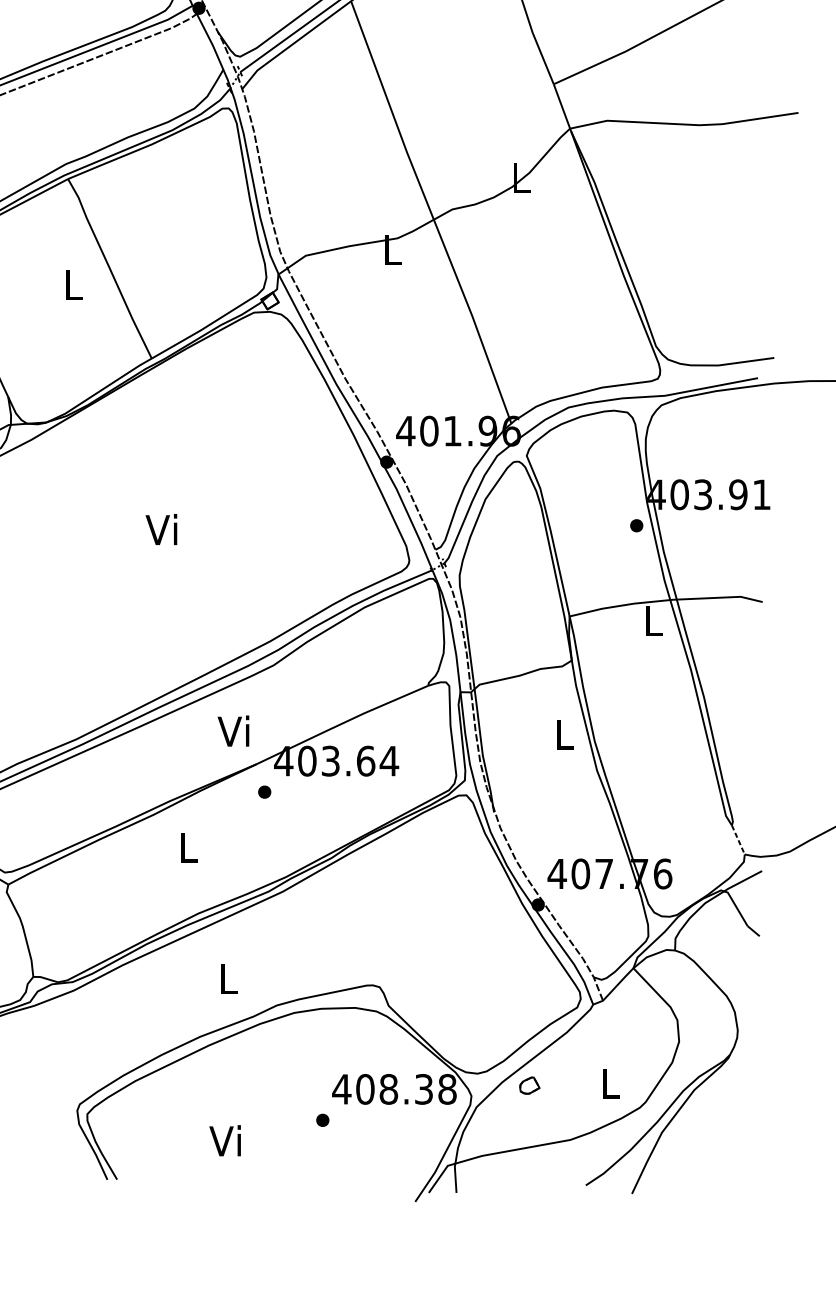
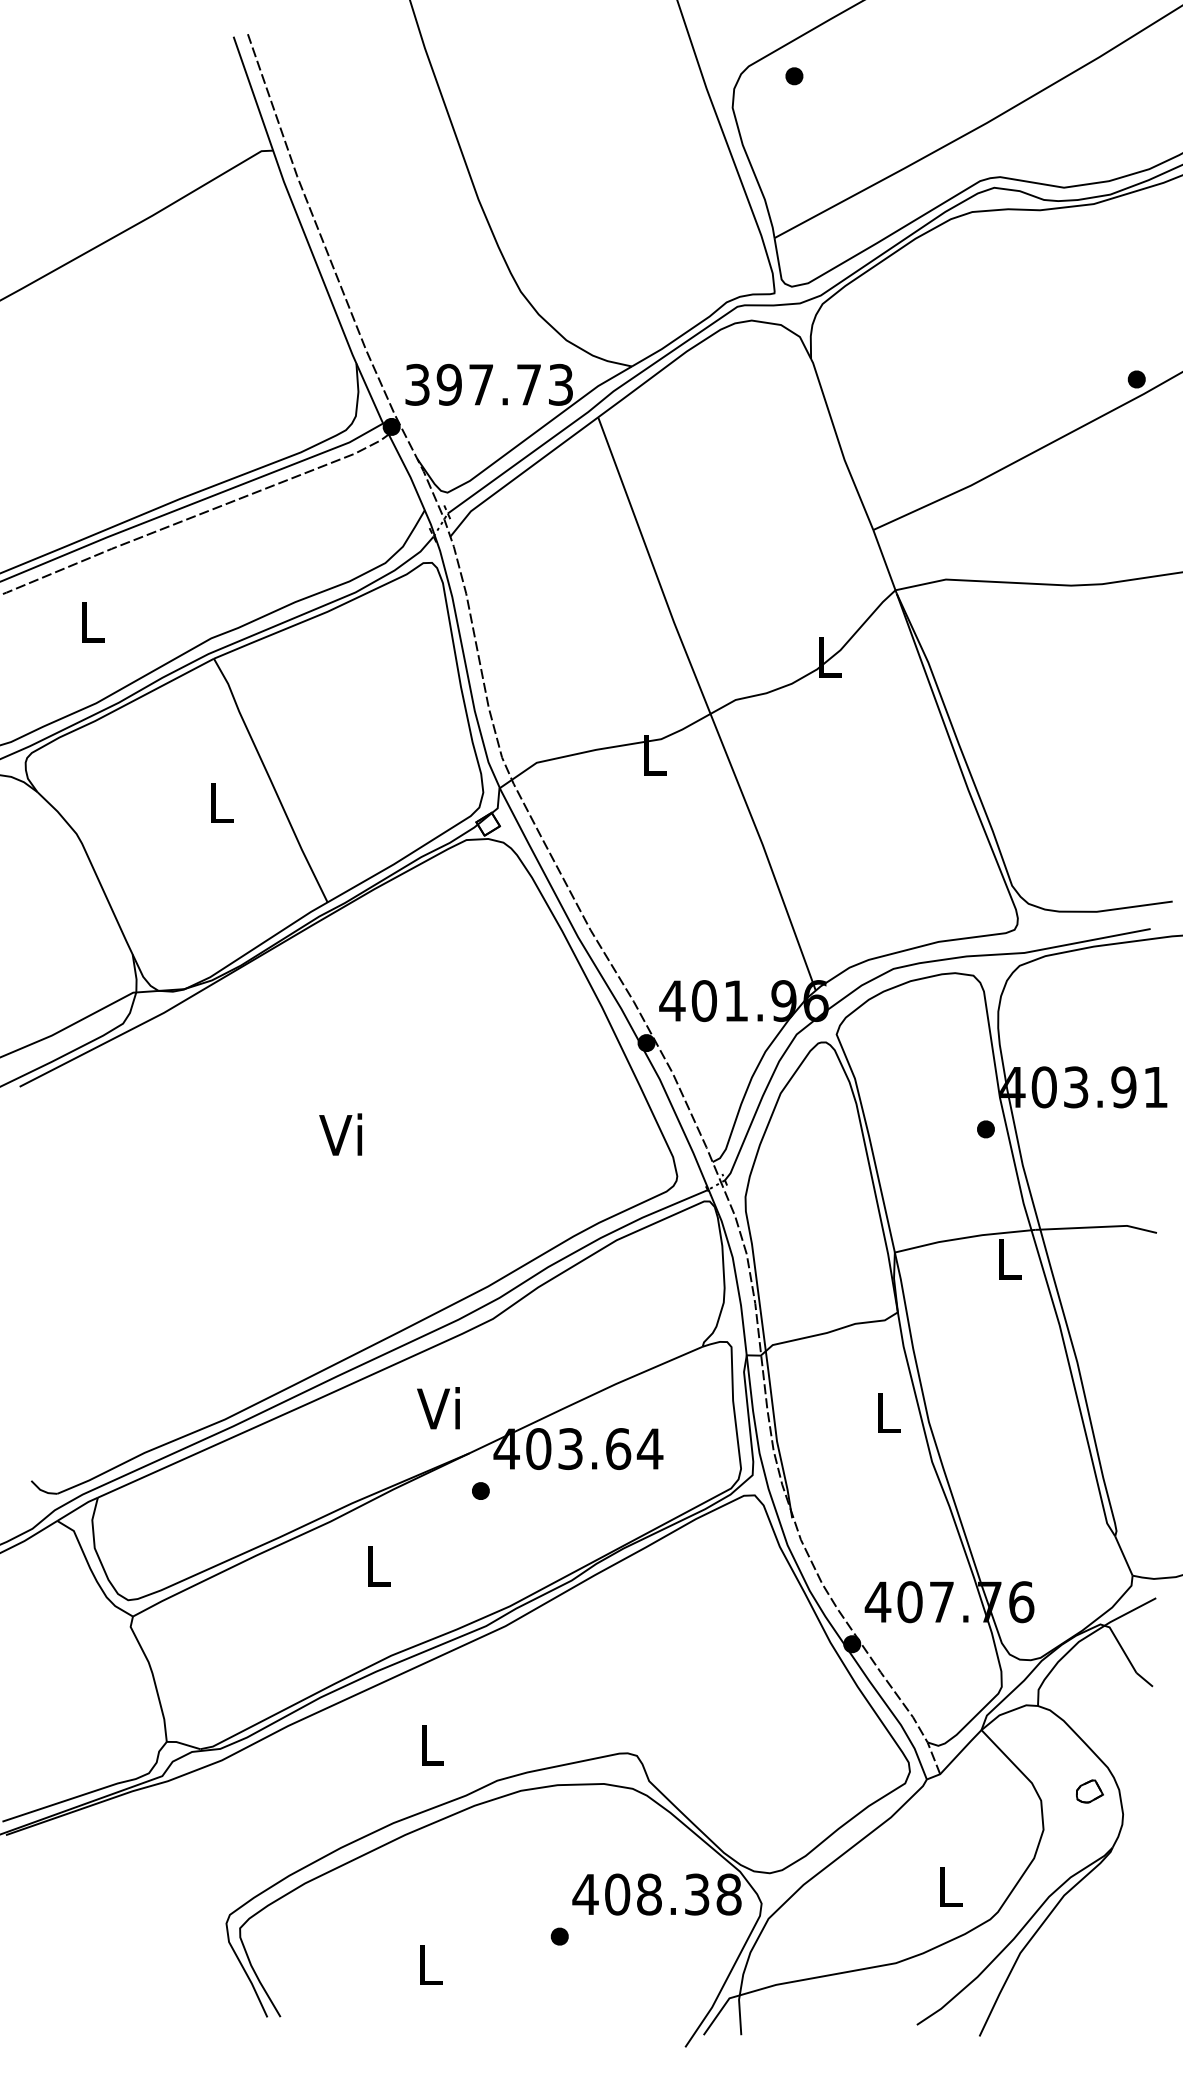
line: (738, 840) -> (1123, 1556), dashed -> solid
part: (529, 1085) -> (1089, 1791), moved
text: (224, 1140) -> (426, 1964), Vi -> L

